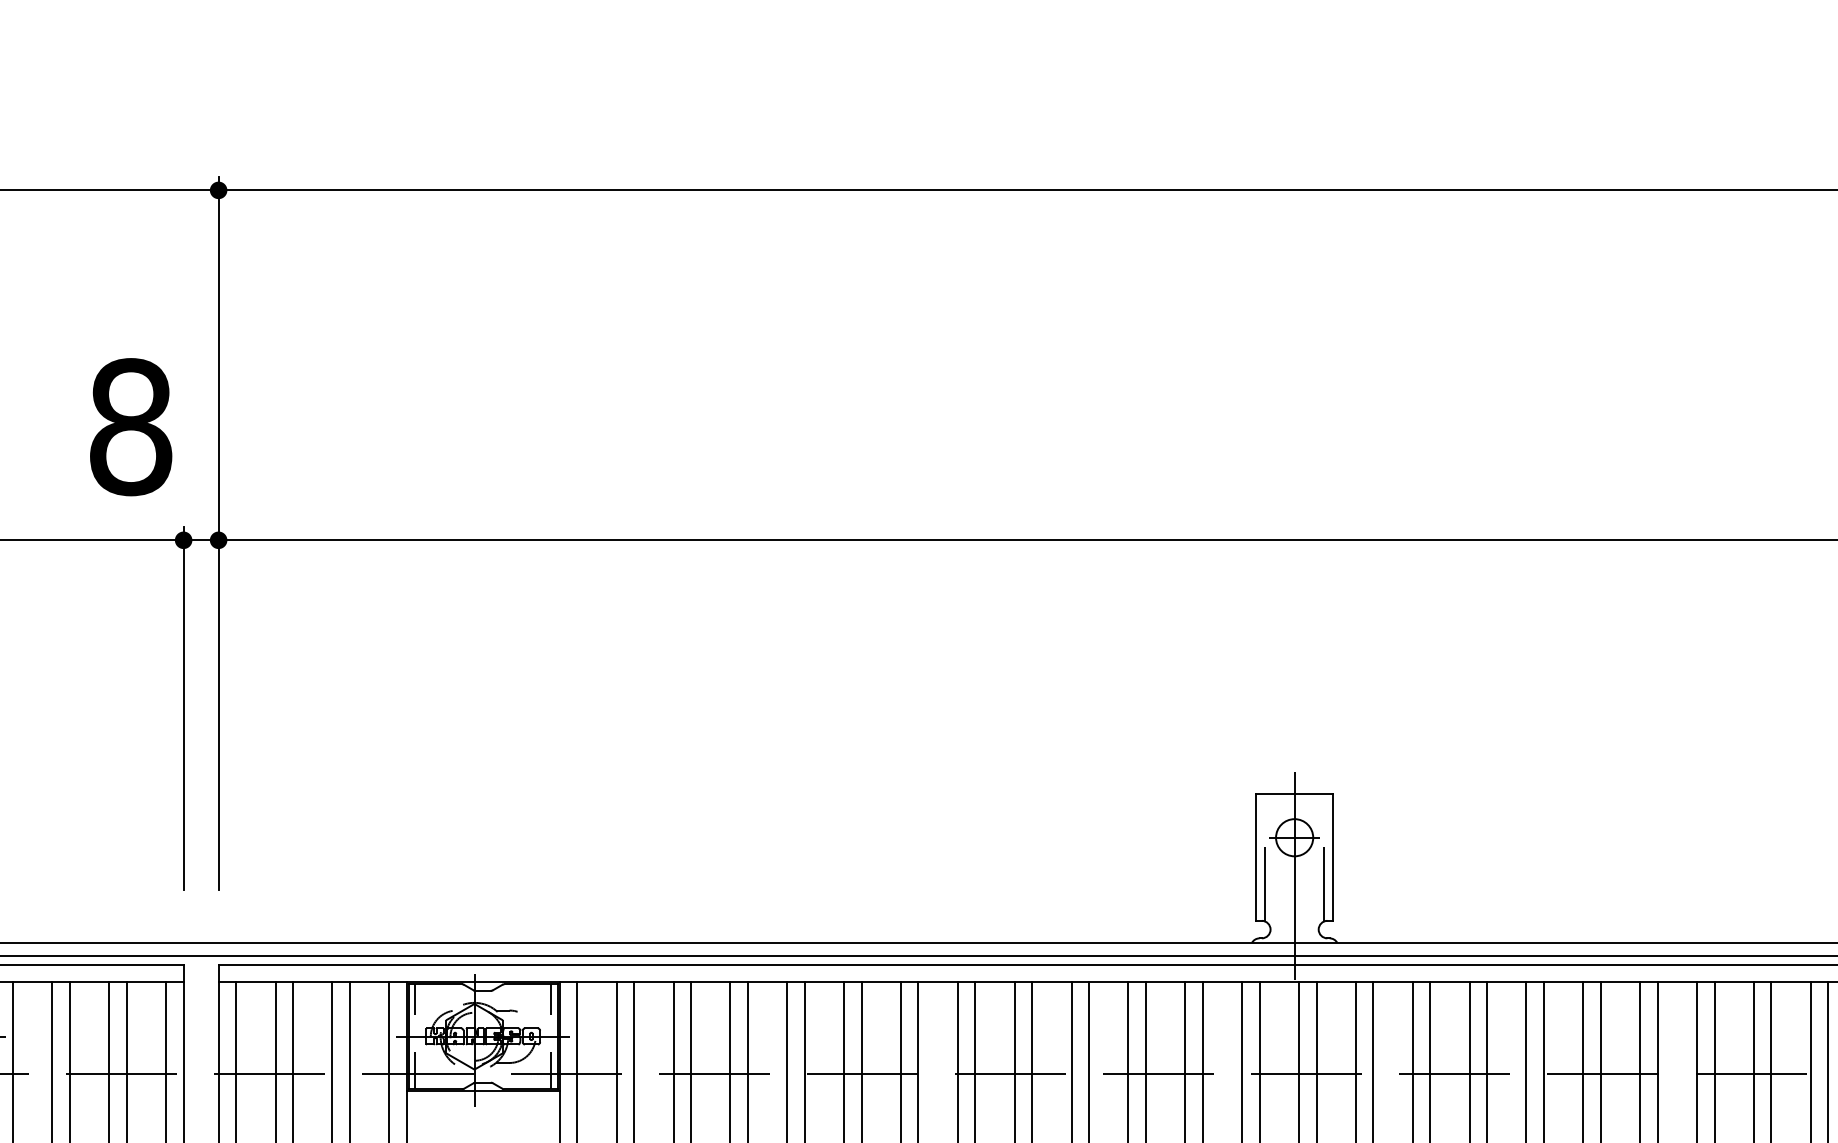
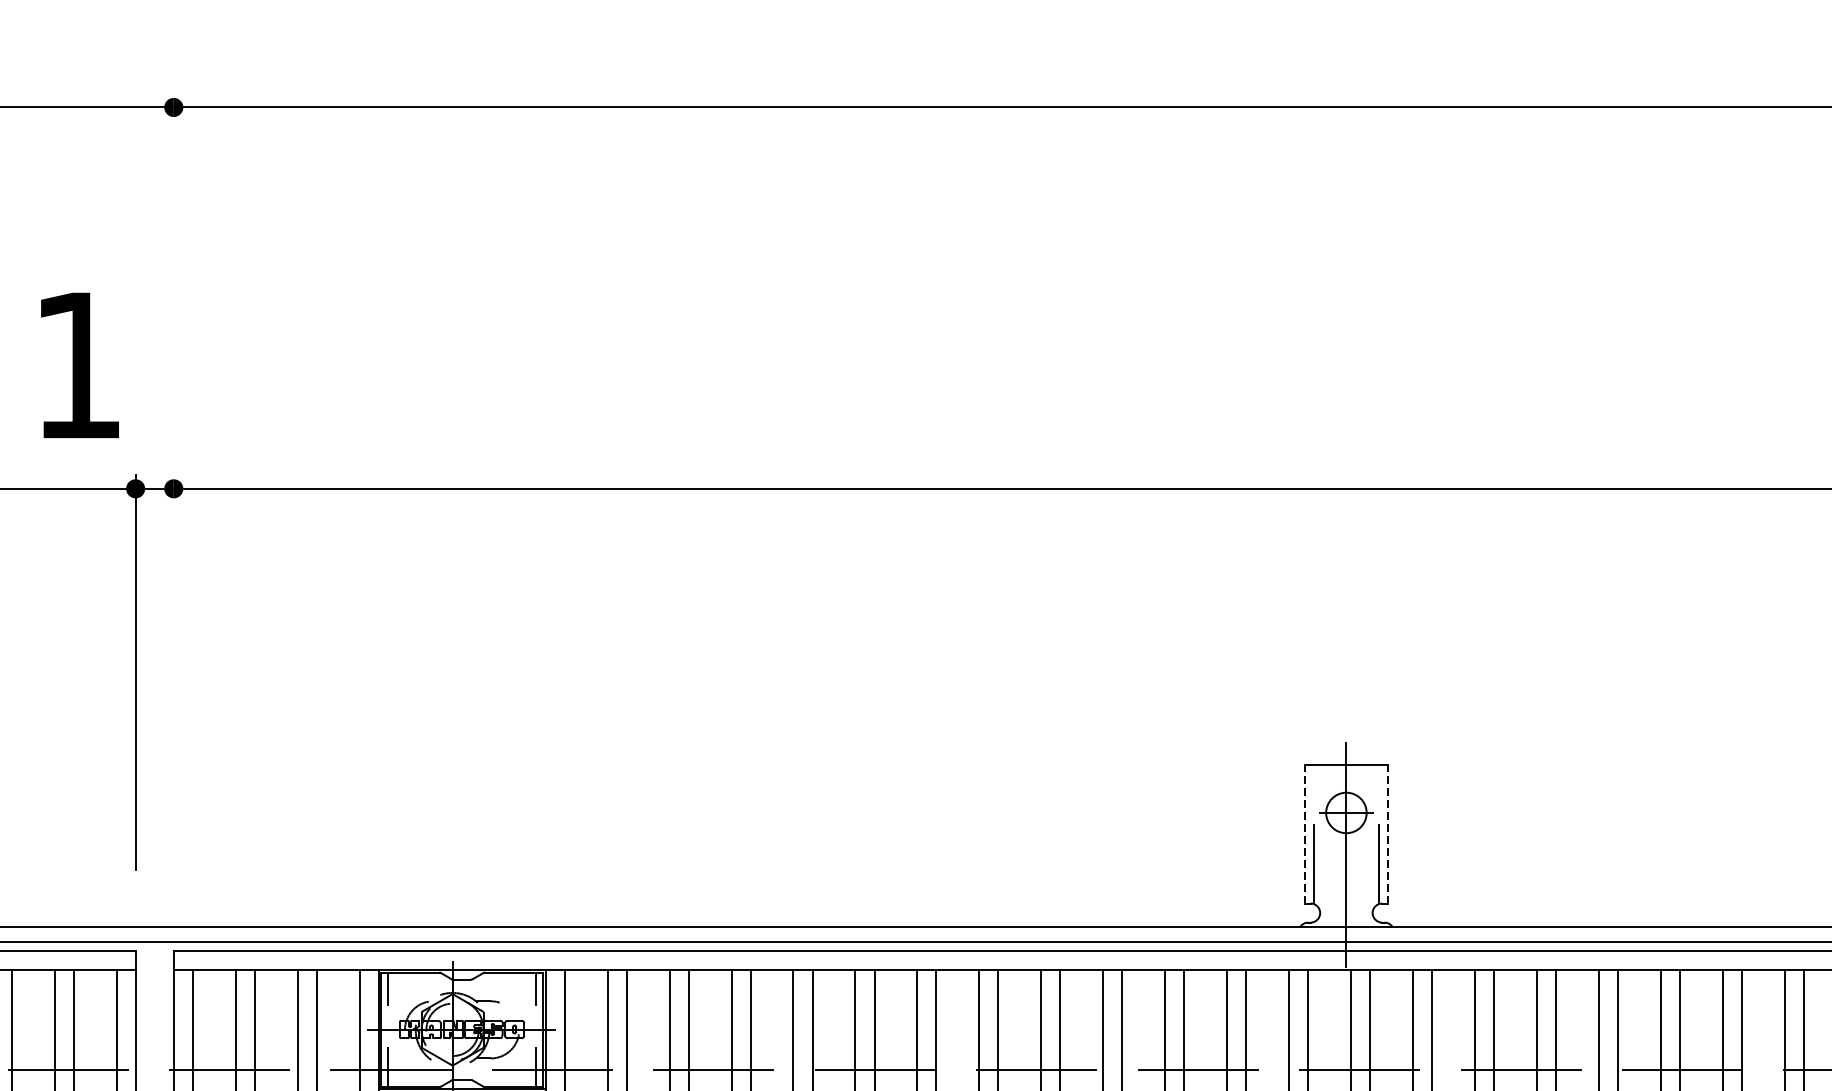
text: (131, 427) -> (78, 365), 8 -> 1
line: (218, 533) -> (173, 481), removed
line: (1256, 856) -> (1304, 833), solid -> dashed
line: (1332, 856) -> (1387, 833), solid -> dashed

